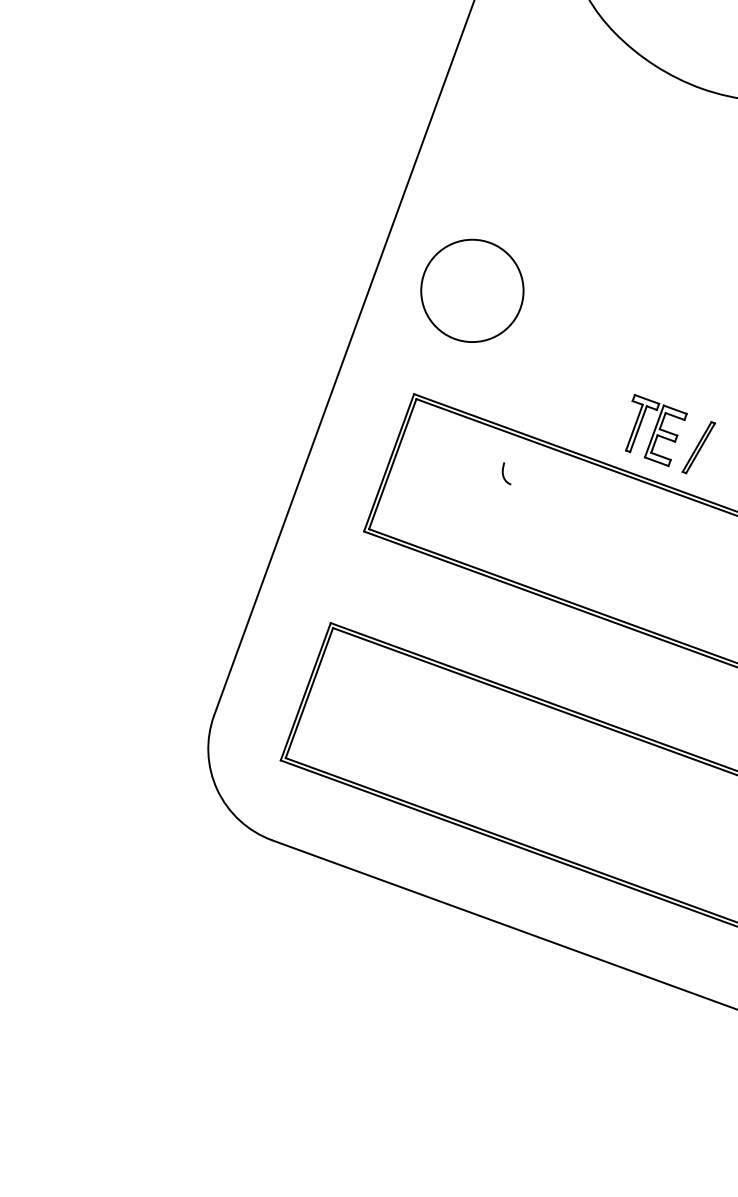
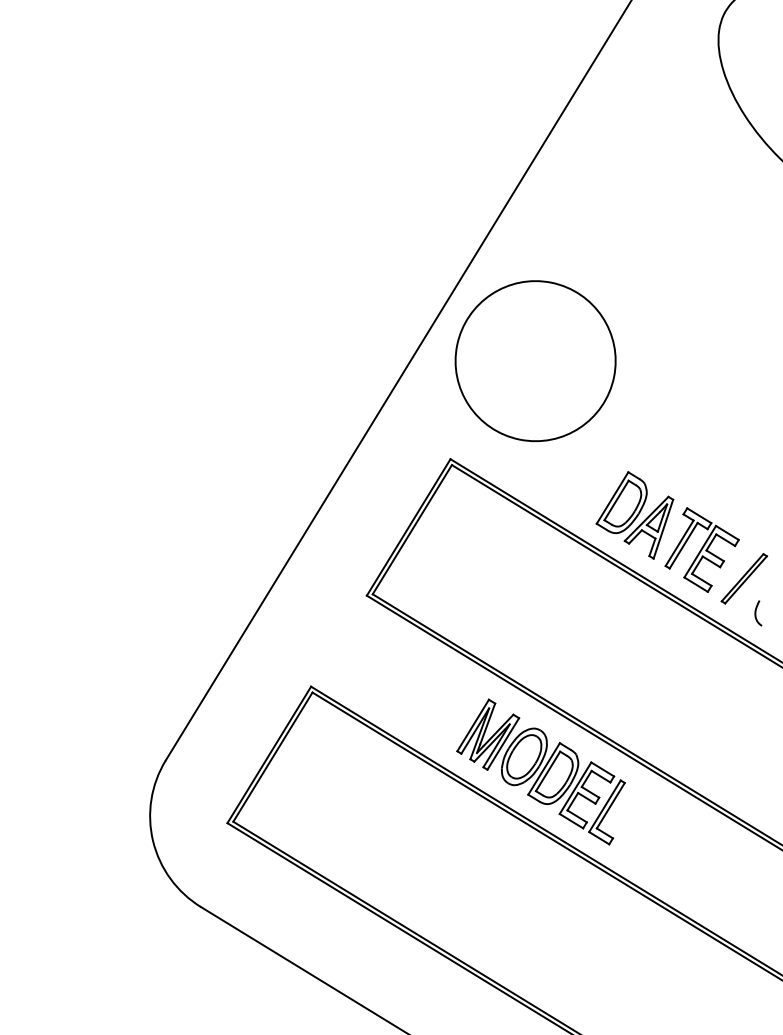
circle: (472, 290) -> (535, 360), size x1.43
part: (588, 409) -> (634, 513), added
curve: (504, 475) -> (756, 614), moved
part: (551, 655) -> (540, 769), added

